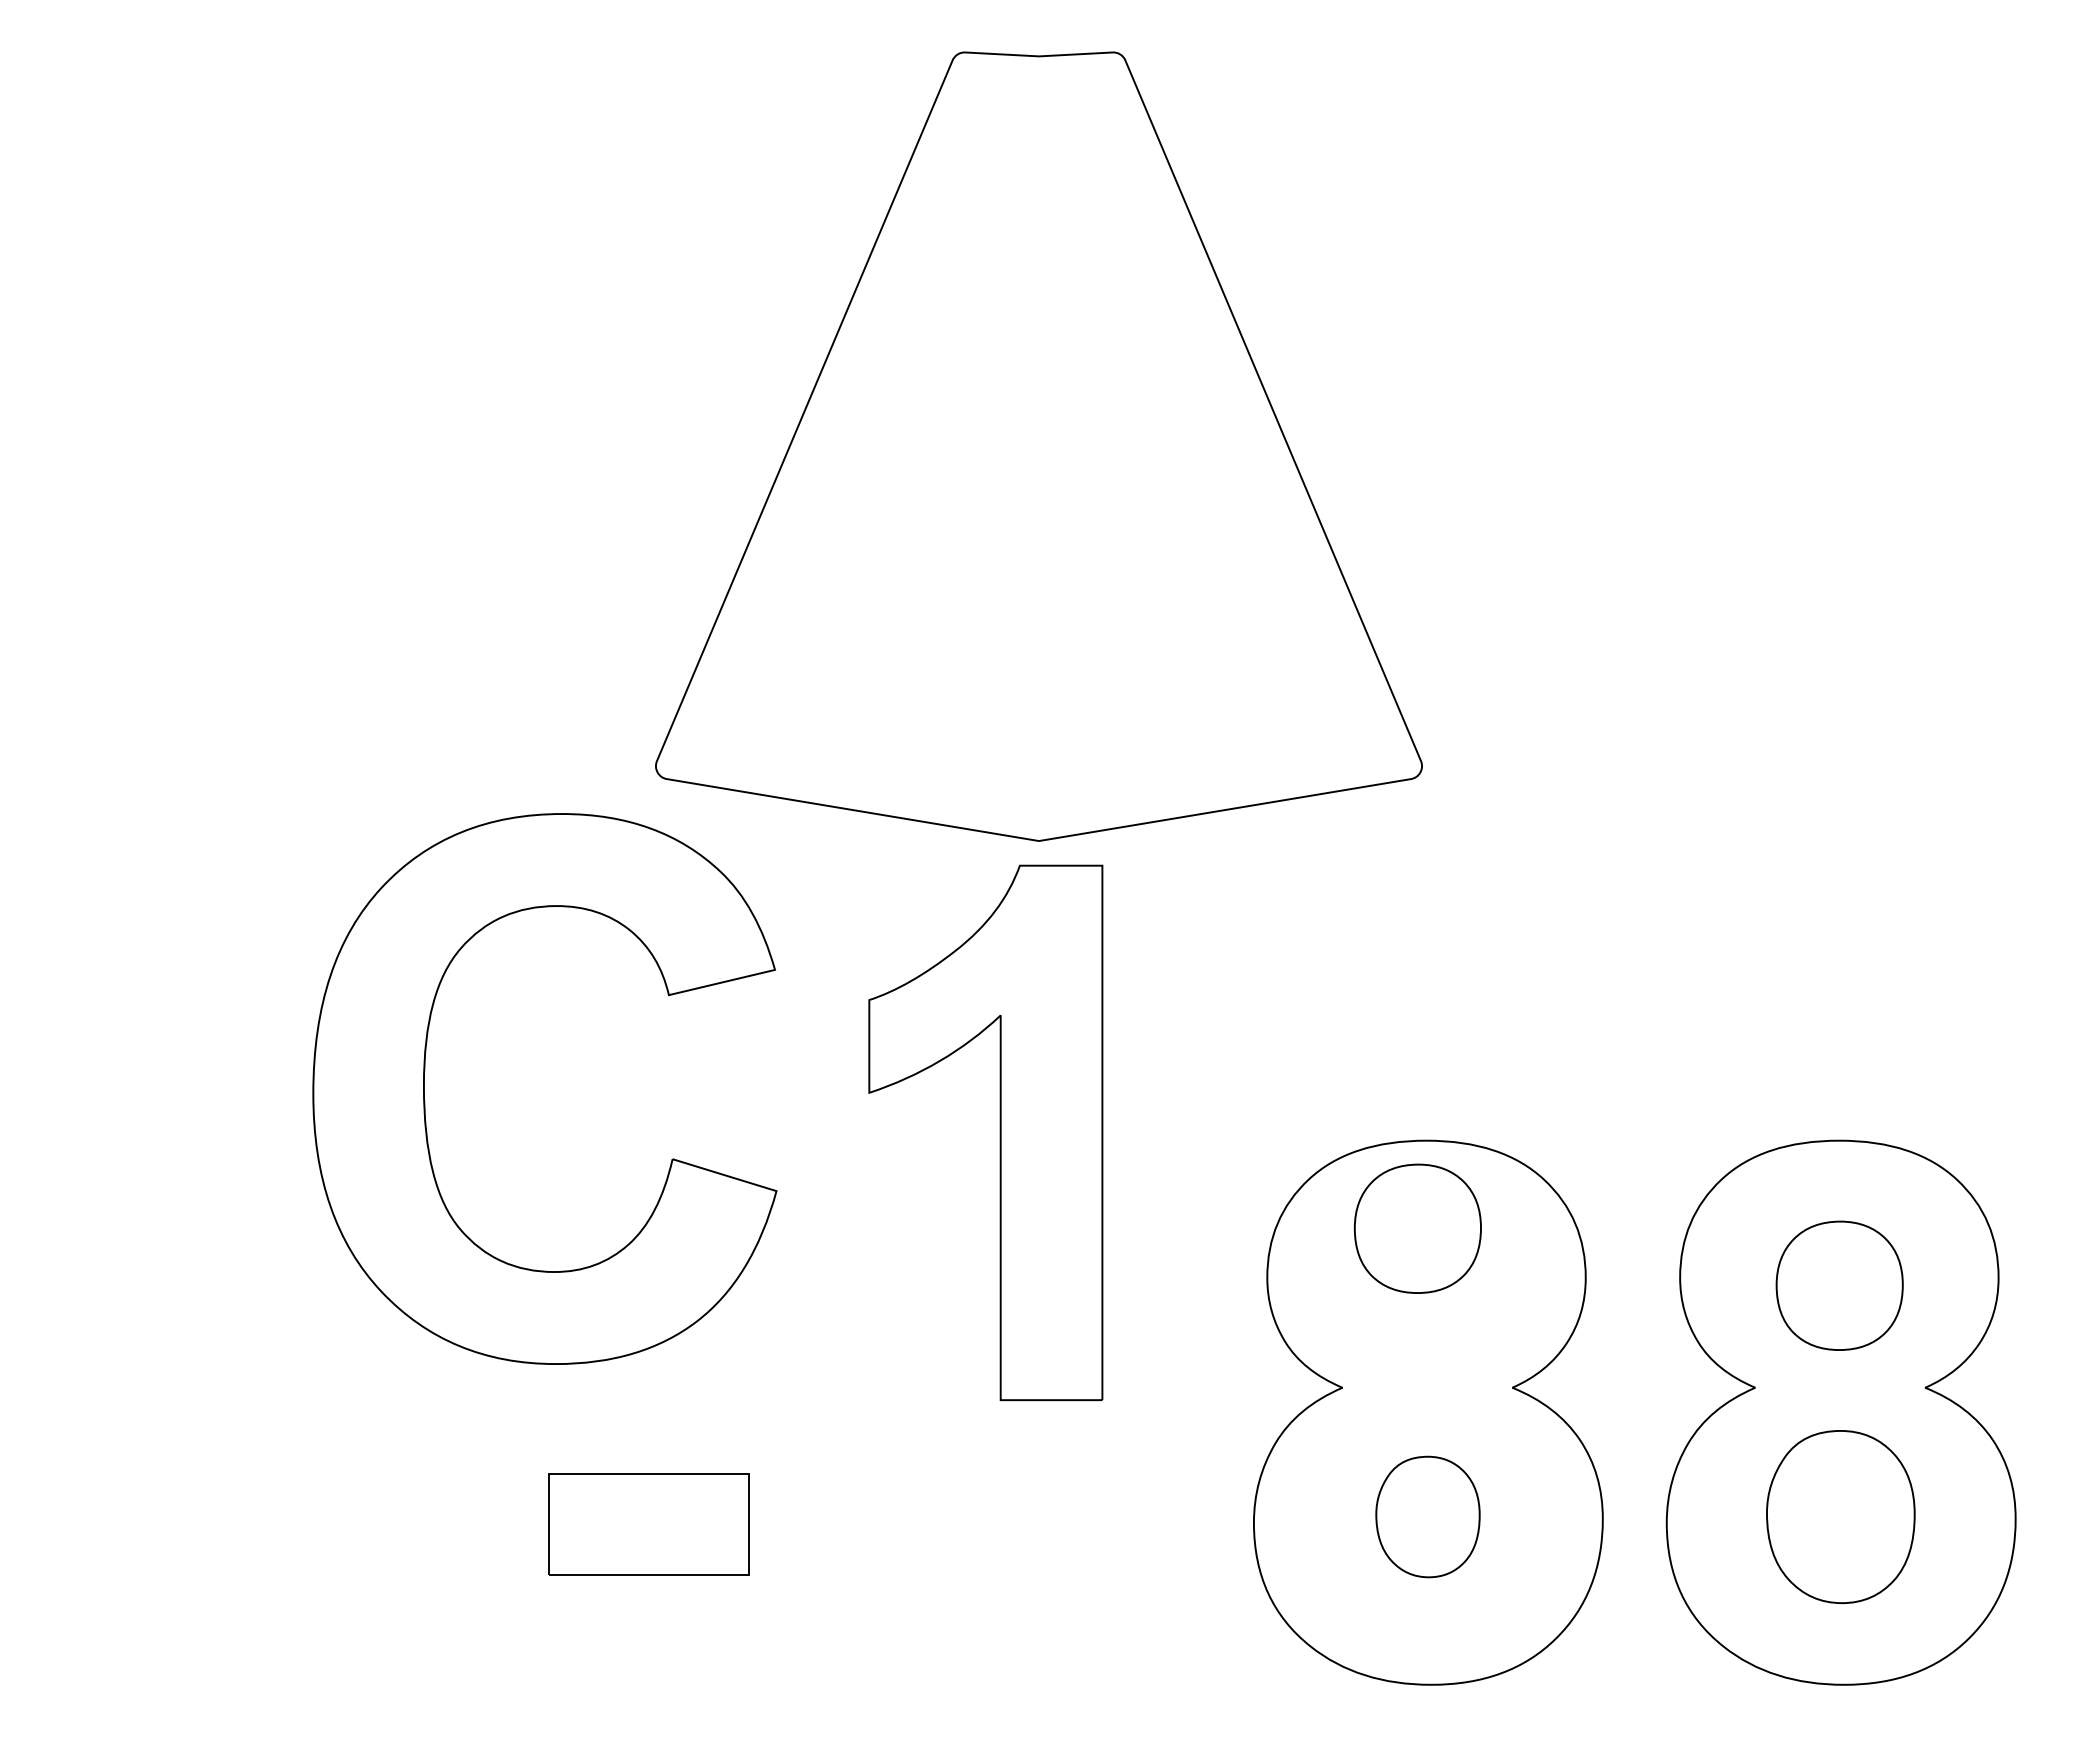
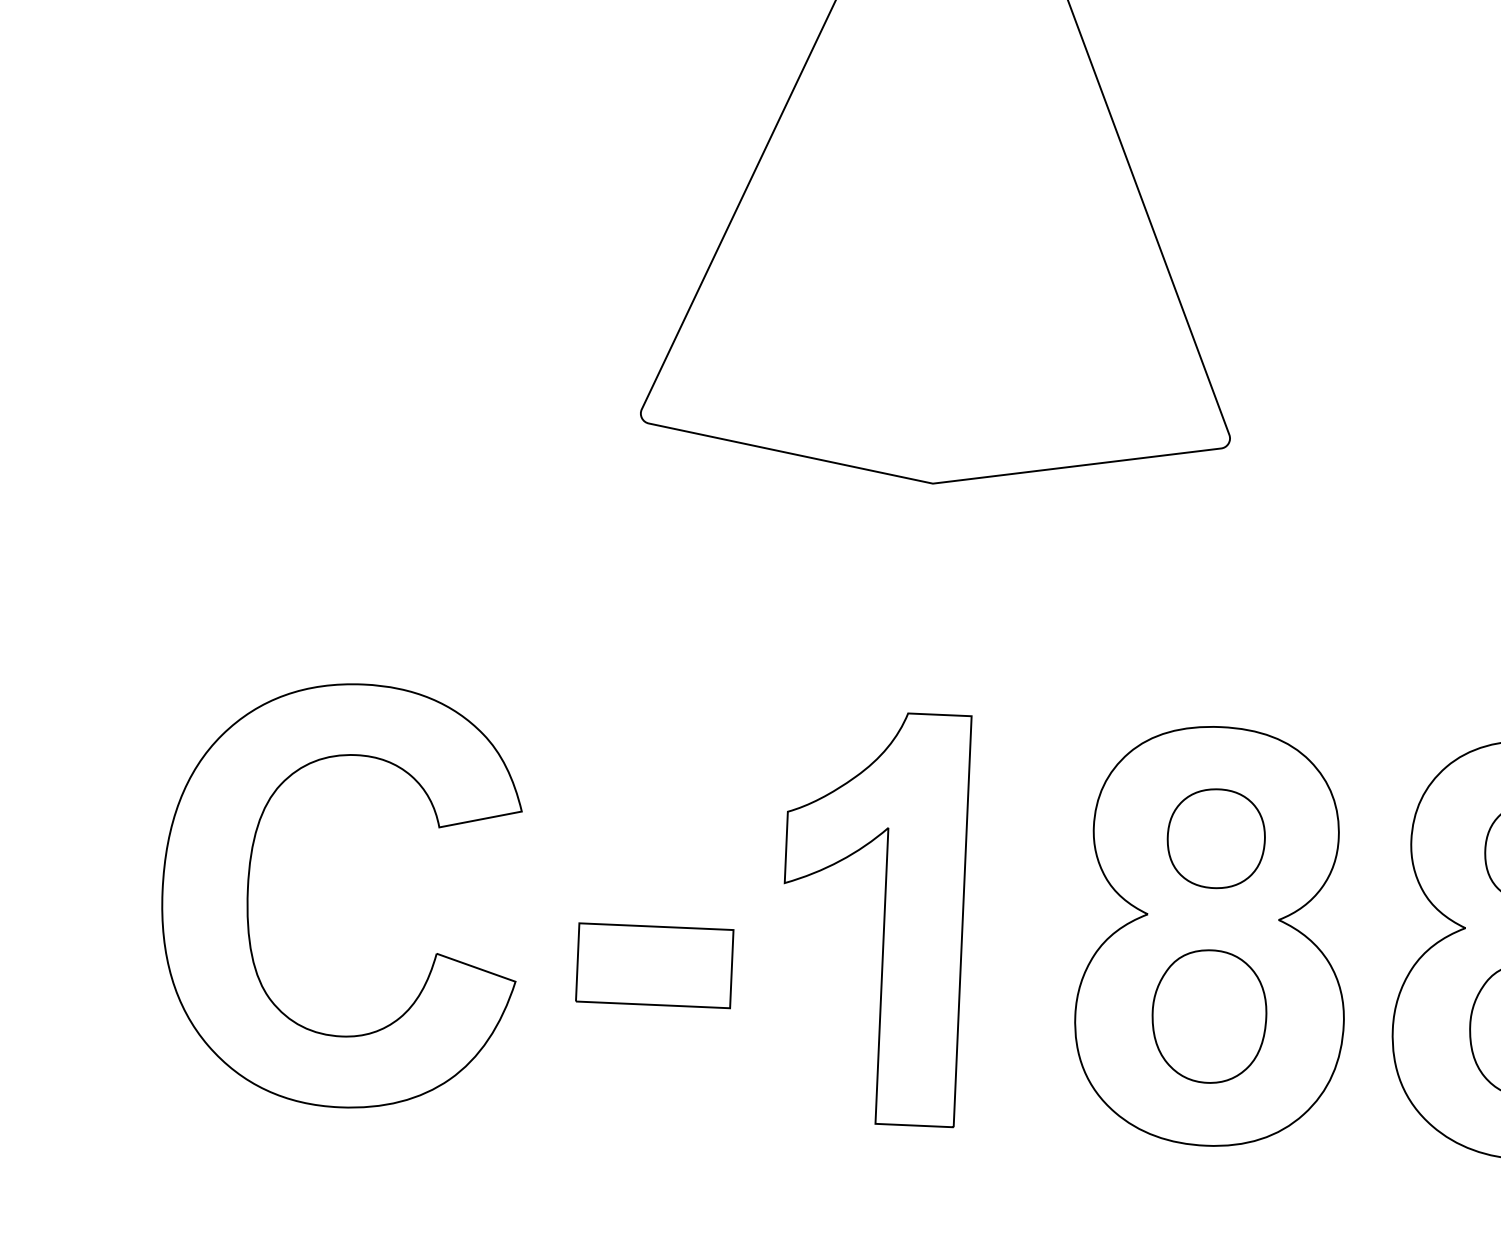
part: (425, 1101) -> (248, 901), moved
part: (999, 1132) -> (883, 917), moved
part: (1417, 1228) -> (1216, 838), moved
part: (1427, 1516) -> (1209, 1016), size x1.43
part: (648, 1524) -> (654, 965), moved

